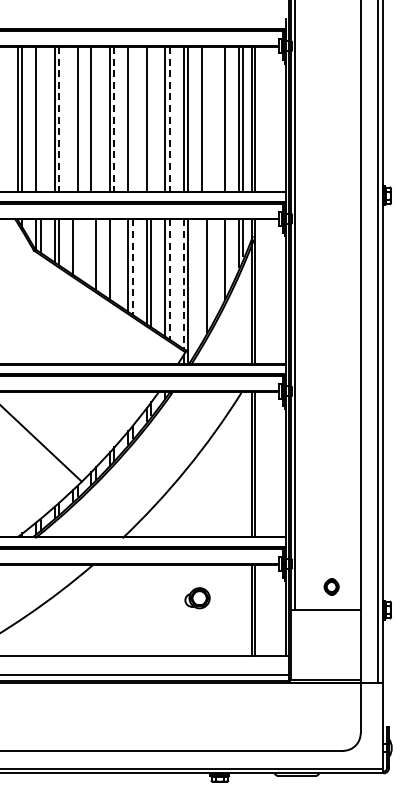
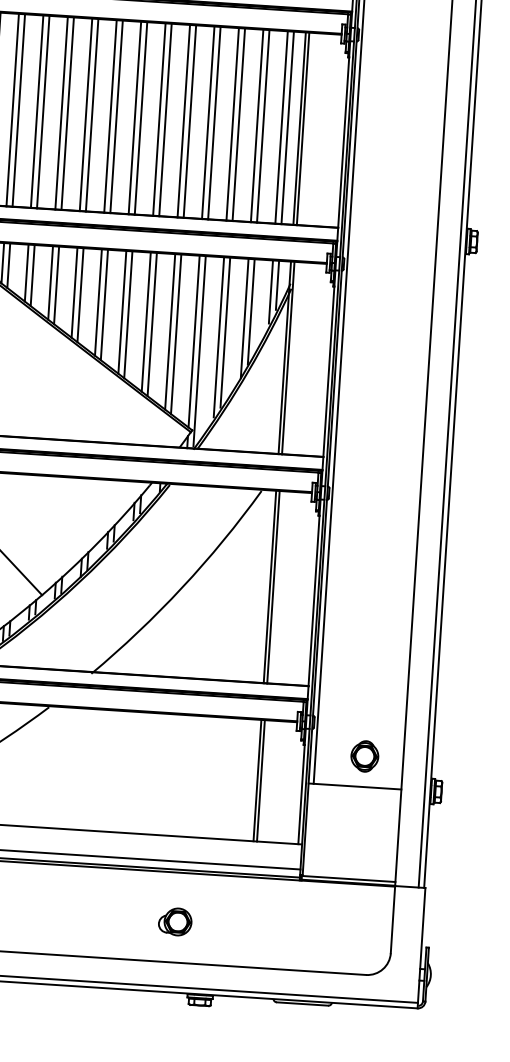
line: (40, 118) -> (18, 109), added
line: (73, 118) -> (62, 112), added
line: (96, 118) -> (92, 114), added
line: (132, 118) -> (140, 117), added
line: (151, 118) -> (165, 118), added
line: (206, 118) -> (238, 123), added
line: (220, 118) -> (257, 124), added
line: (59, 119) -> (43, 112), dashed -> solid
line: (114, 119) -> (116, 117), dashed -> solid
line: (169, 119) -> (189, 121), dashed -> solid
line: (77, 248) -> (56, 285), added
line: (91, 253) -> (74, 292), added
line: (114, 260) -> (104, 304), added
line: (220, 264) -> (244, 318), added
line: (132, 267) -> (127, 315), dashed -> solid
line: (201, 279) -> (218, 336), added
line: (169, 280) -> (175, 335), dashed -> solid
line: (183, 284) -> (194, 342), dashed -> solid
part: (331, 586) -> (364, 755), size x1.43
part: (197, 598) -> (175, 922), moved

